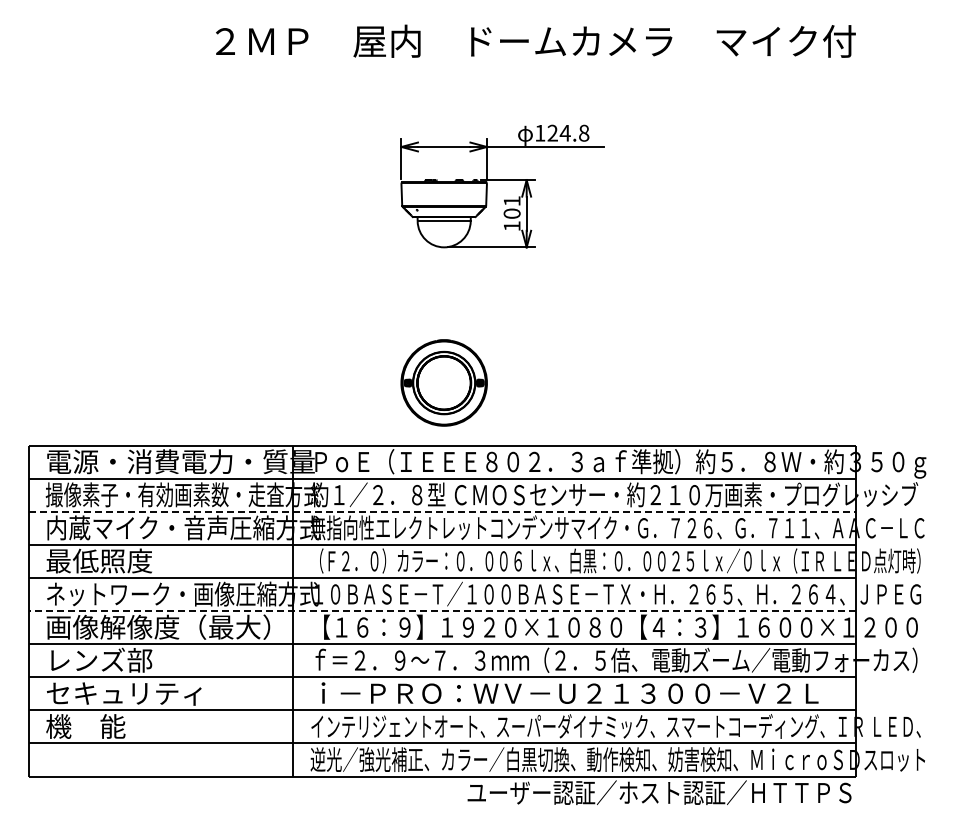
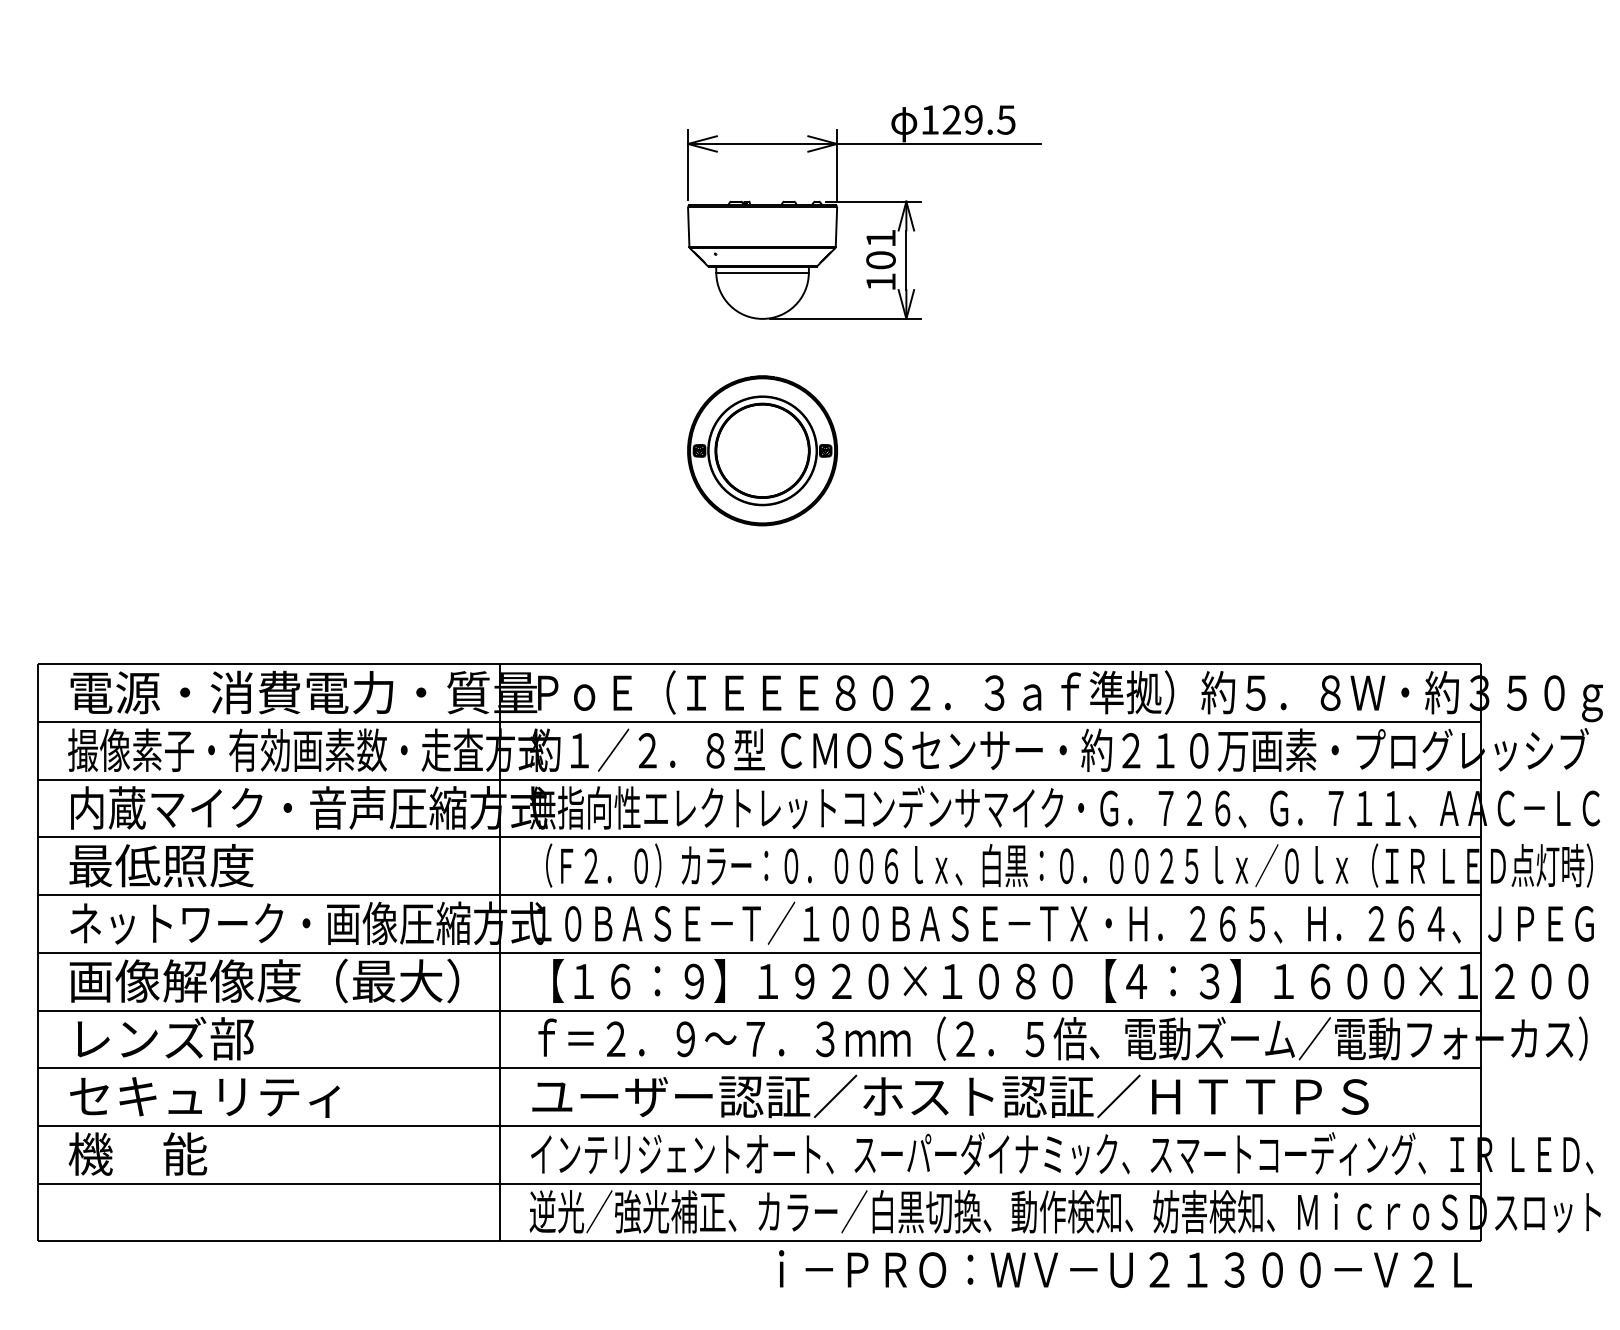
text: (574, 132) -> (989, 118), 124.8 -> 129.5
part: (443, 382) -> (761, 449), moved
line: (442, 511) -> (759, 779), dashed -> solid
line: (442, 611) -> (759, 953), dashed -> solid
text: (565, 693) -> (974, 1096), ｉ－ＰＲＯ：ＷＶ－Ｕ２１３００－Ｖ２Ｌ -> ユーザー認証／ホスト認証／ＨＴＴＰＳ
text: (652, 792) -> (1125, 1269), ユーザー認証／ホスト認証／ＨＴＴＰＳ -> ｉ－ＰＲＯ：ＷＶ－Ｕ２１３００－Ｖ２Ｌ

